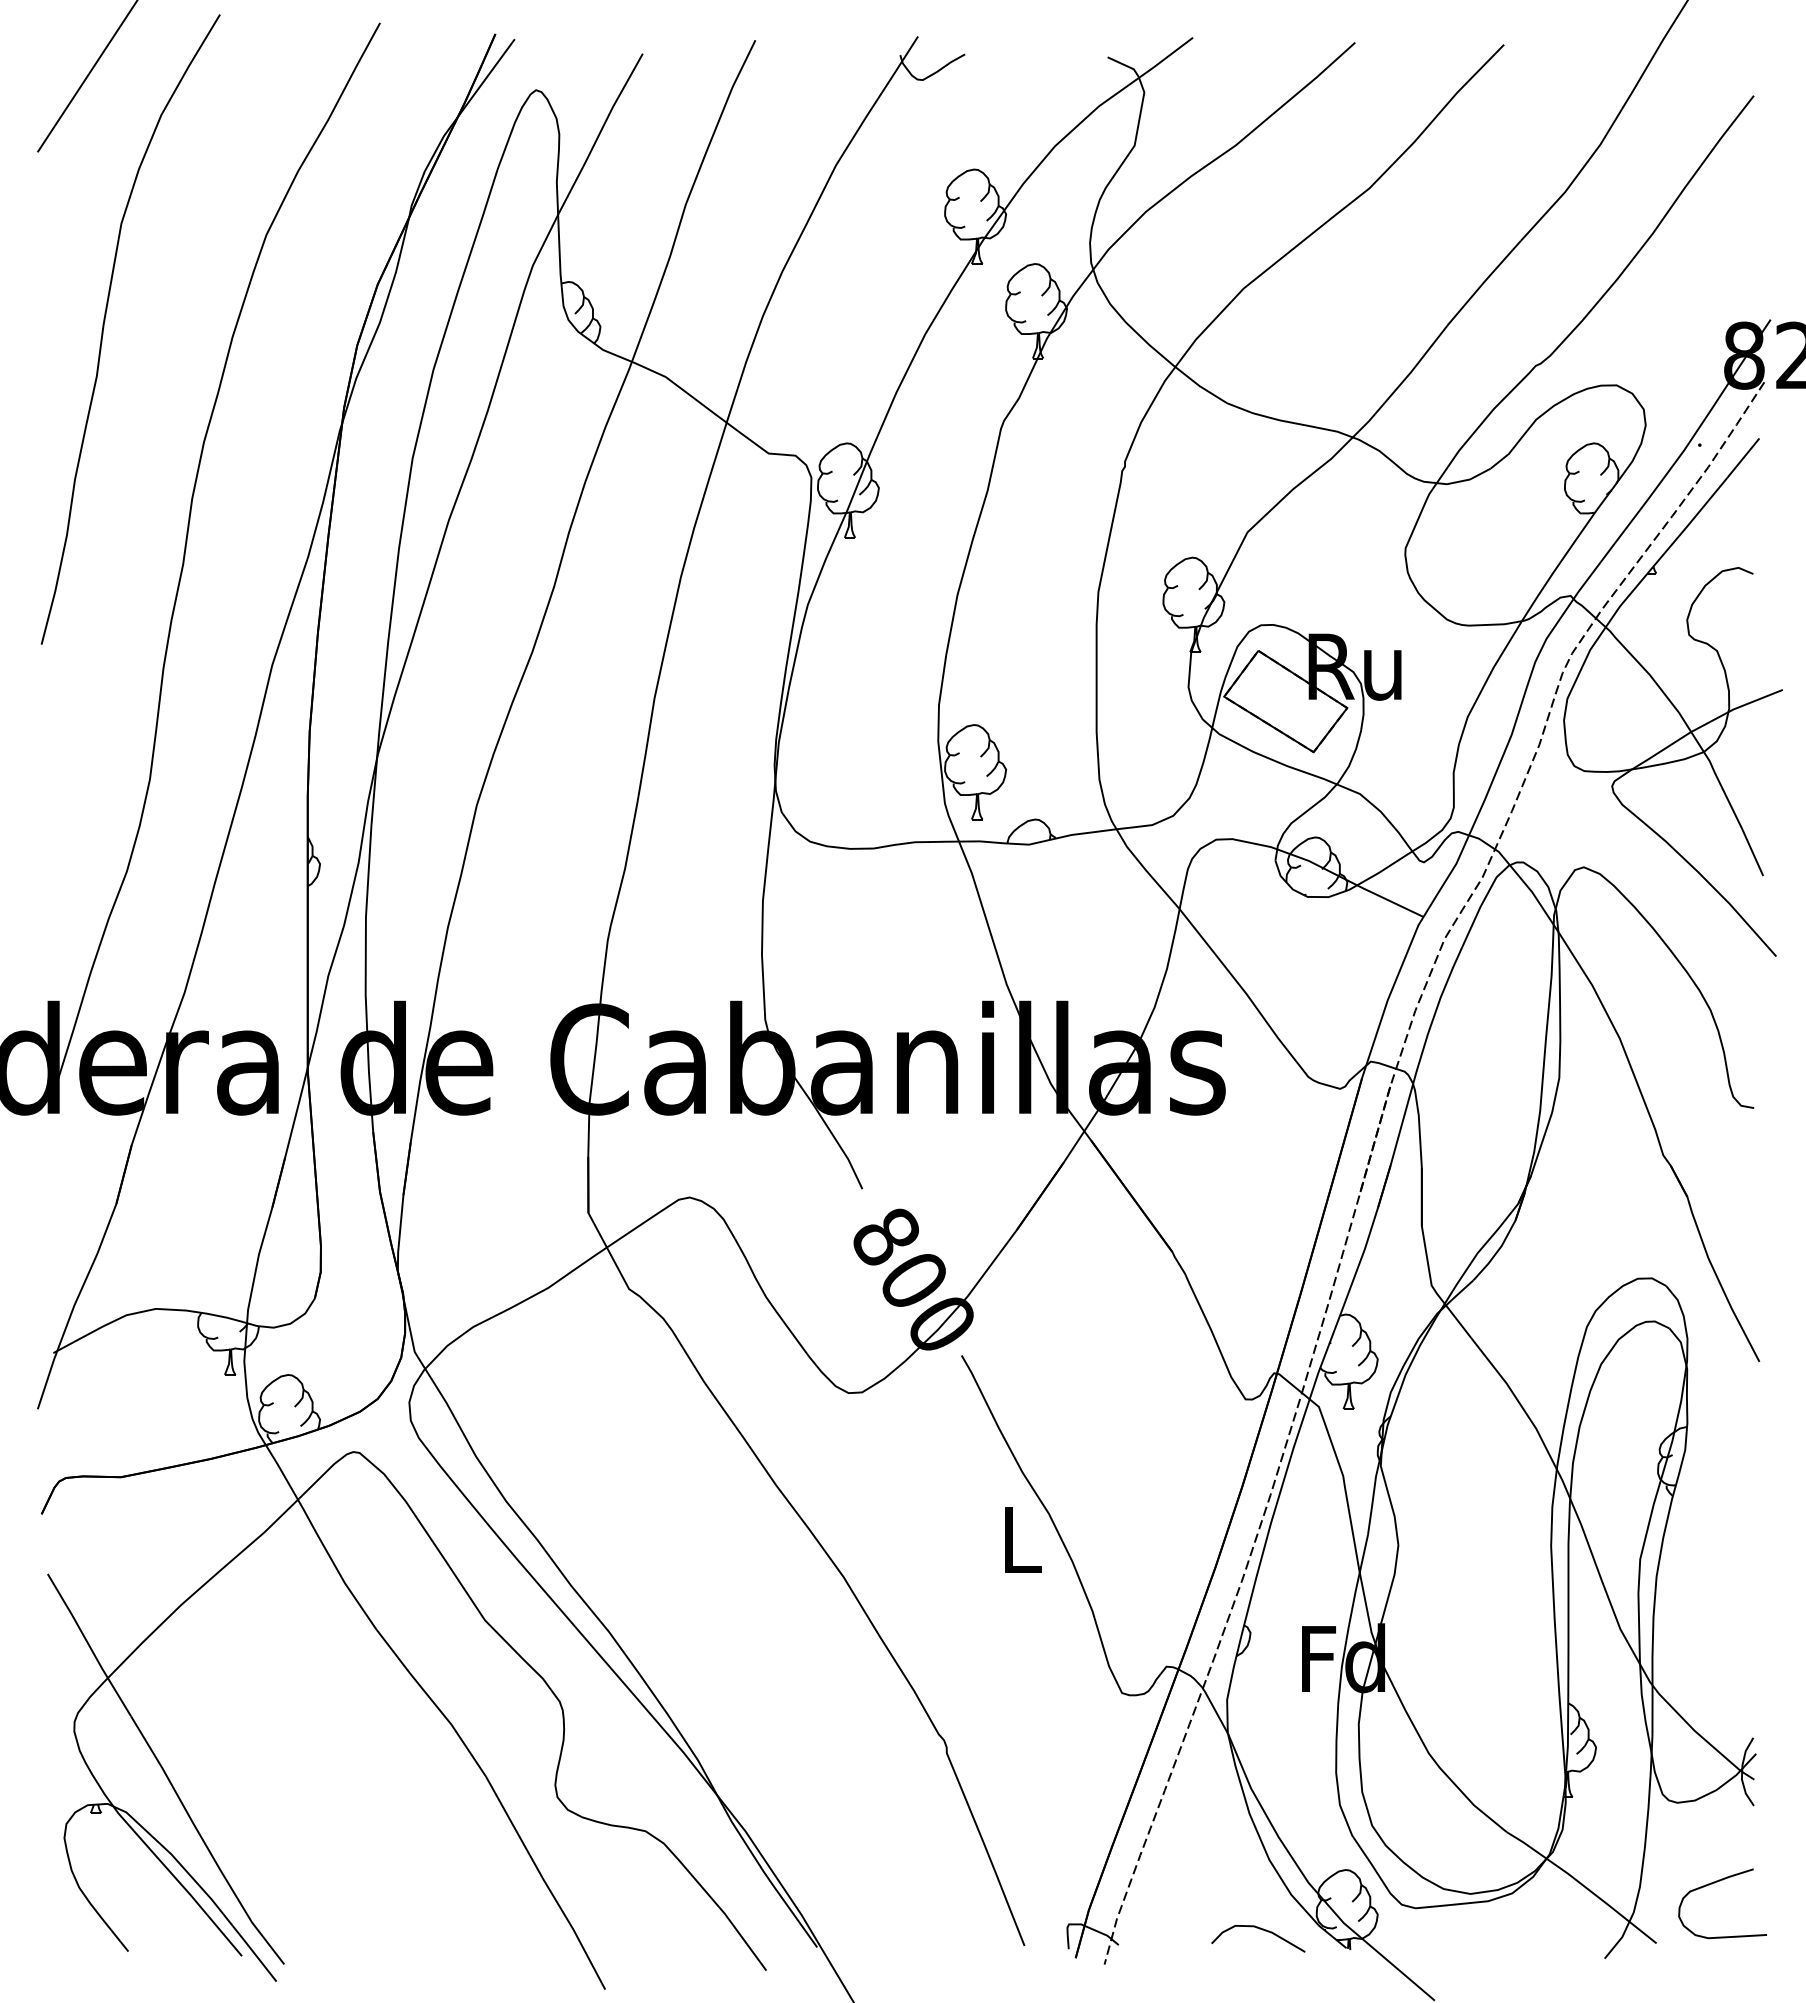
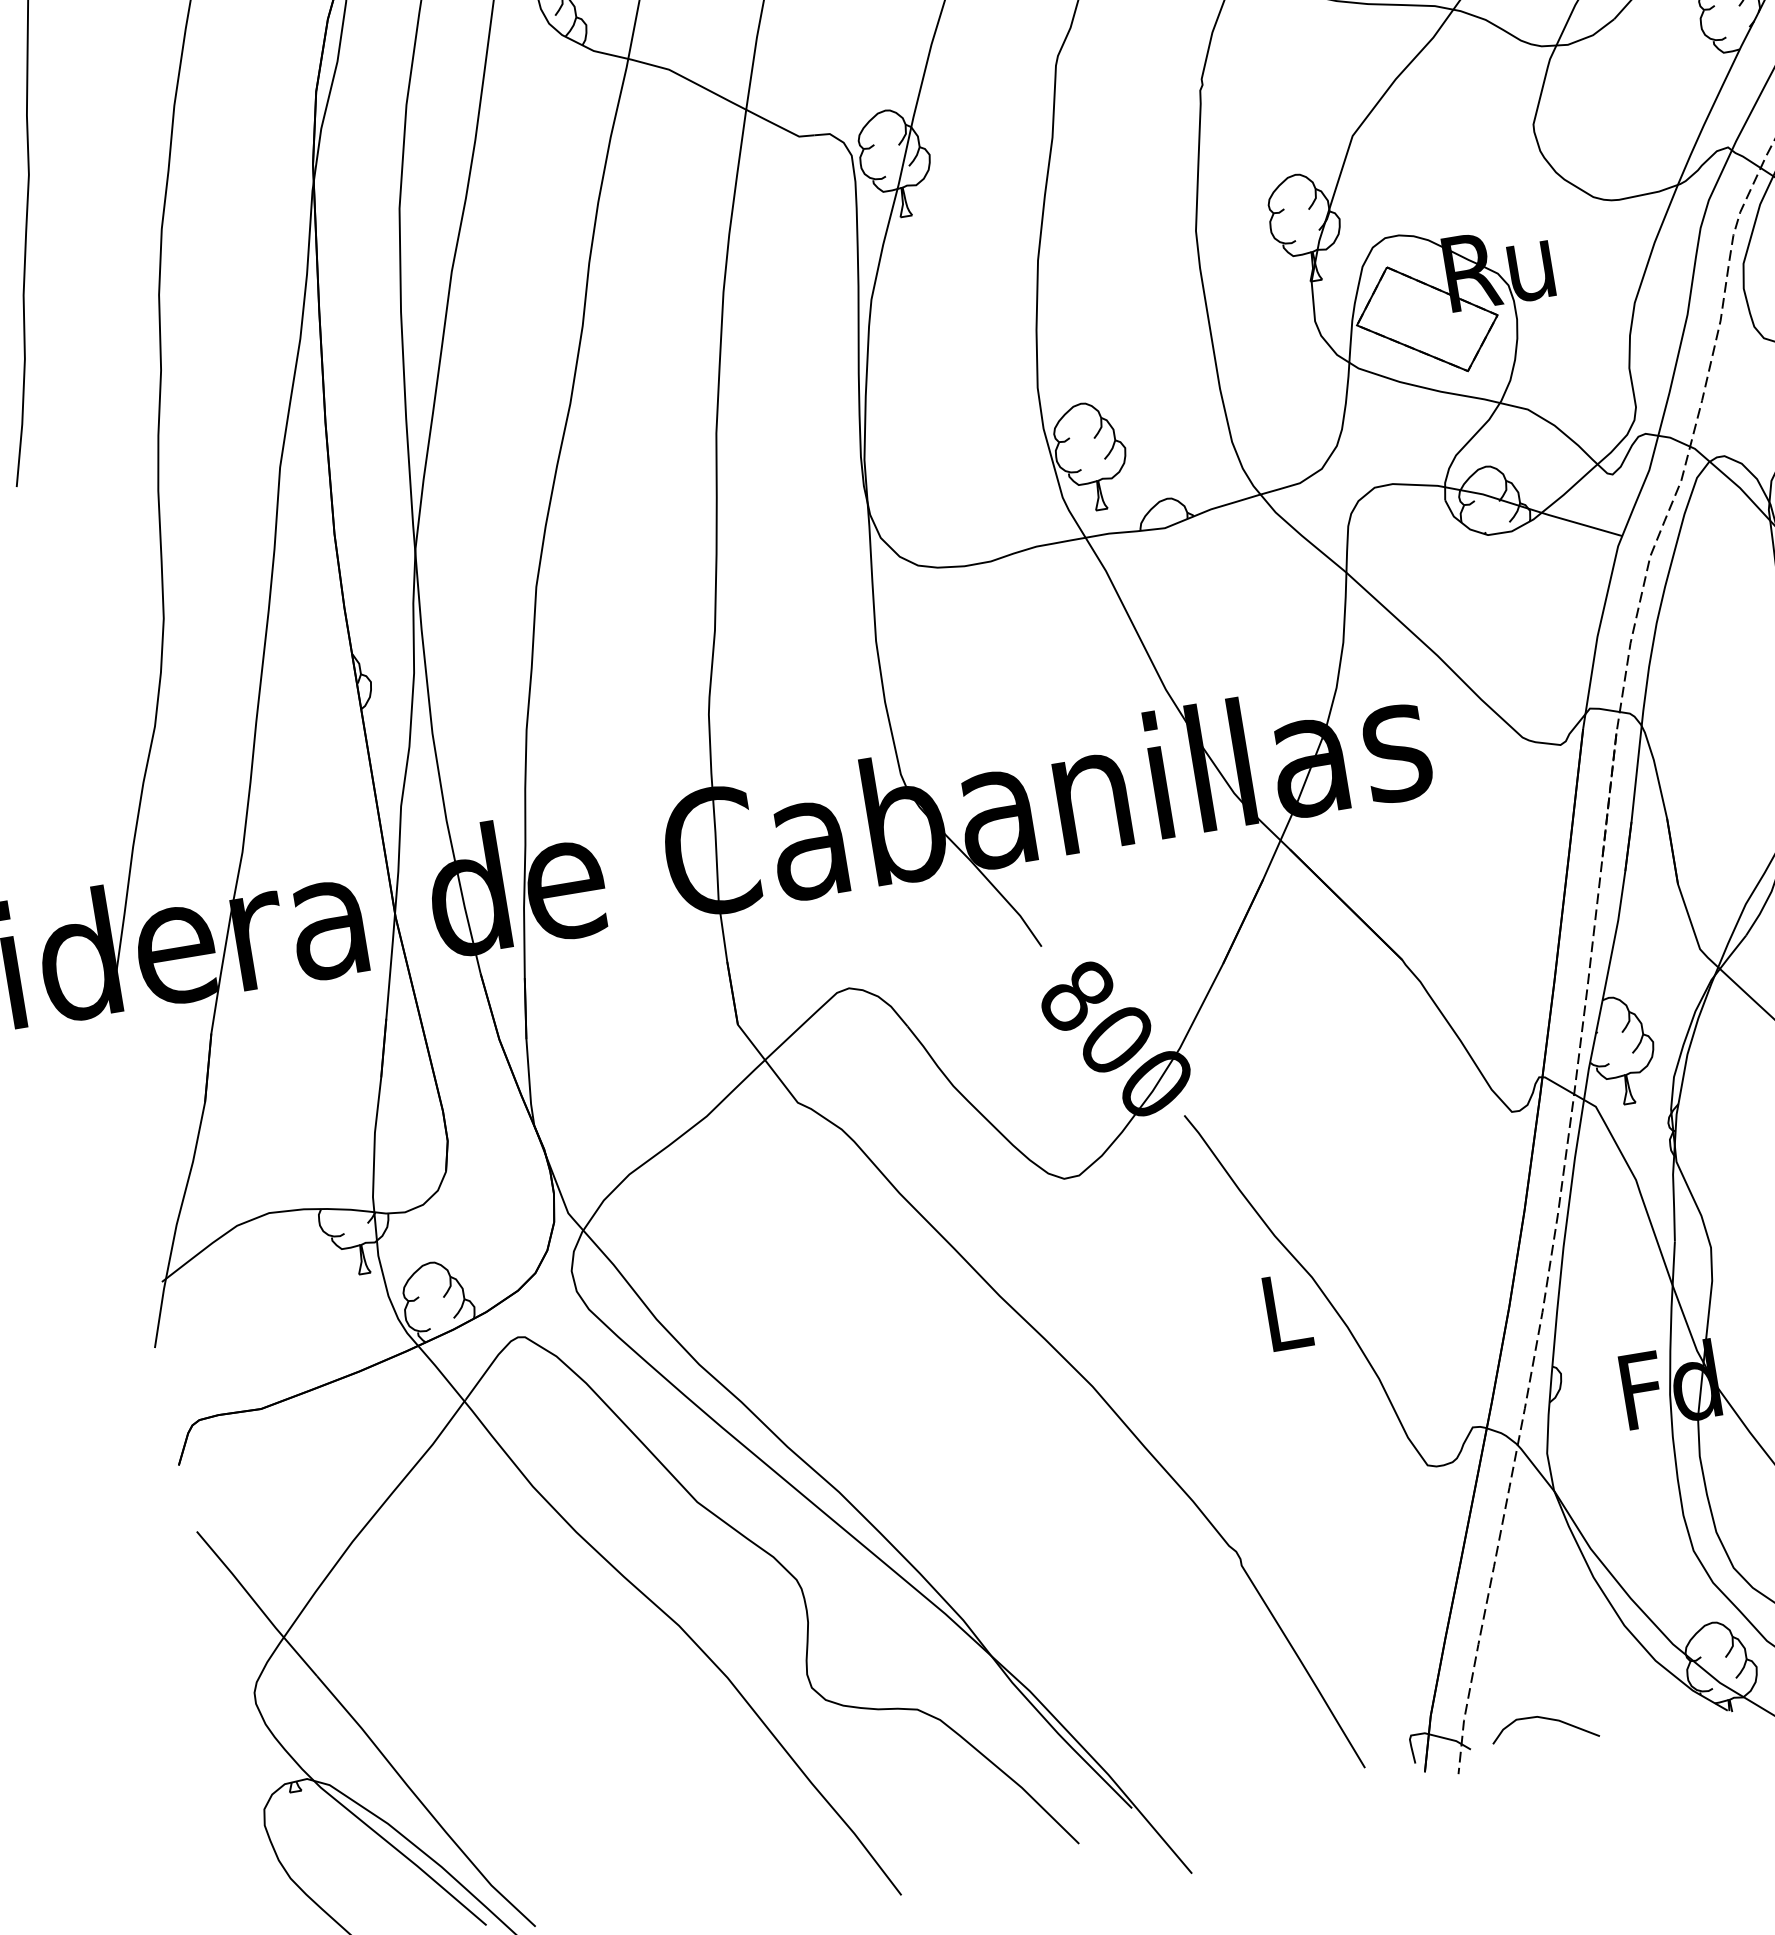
curve: (1262, 1930) -> (1547, 1719), moved

